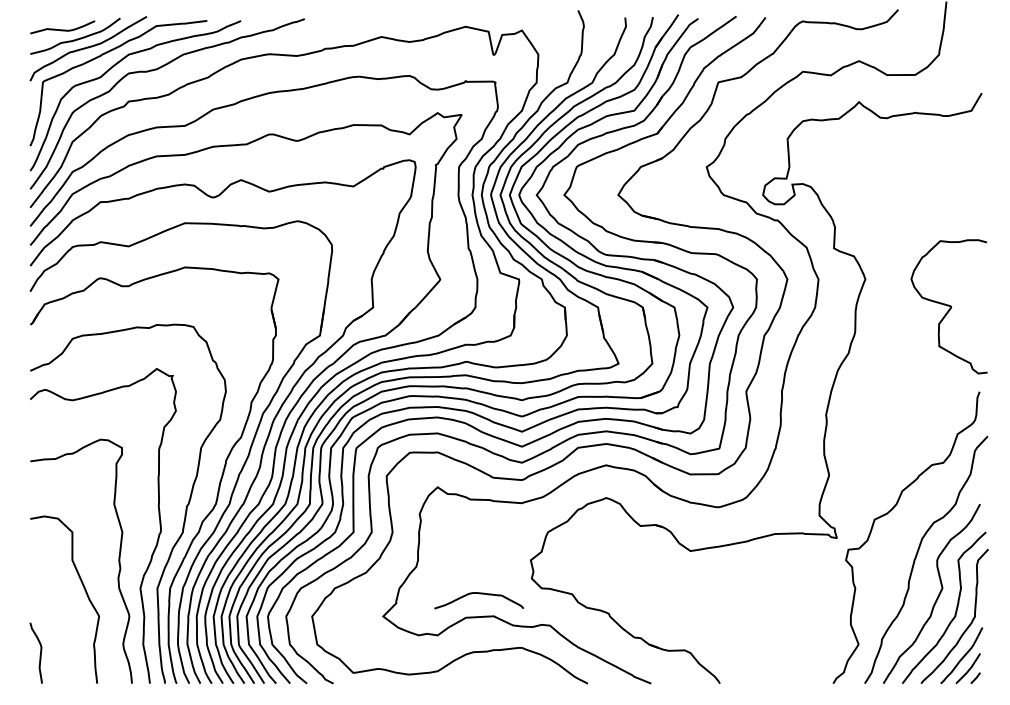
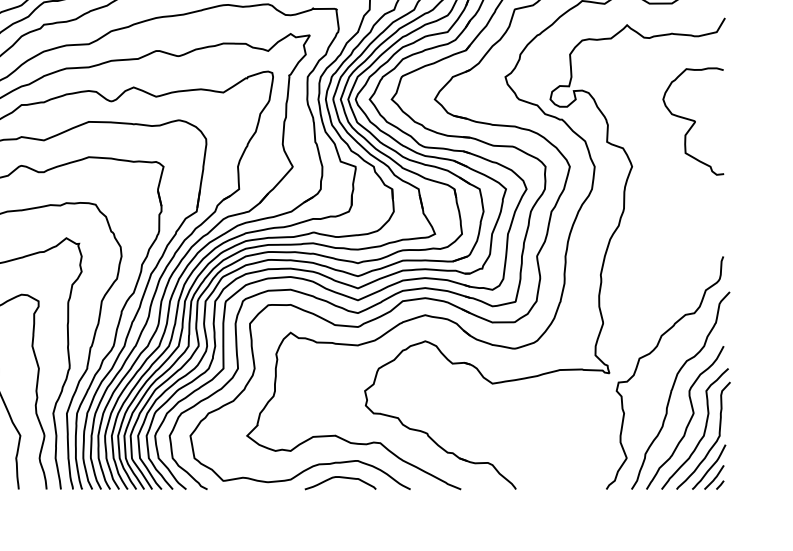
curve: (948, 306) -> (692, 121), moved
curve: (479, 594) -> (340, 478), moved

